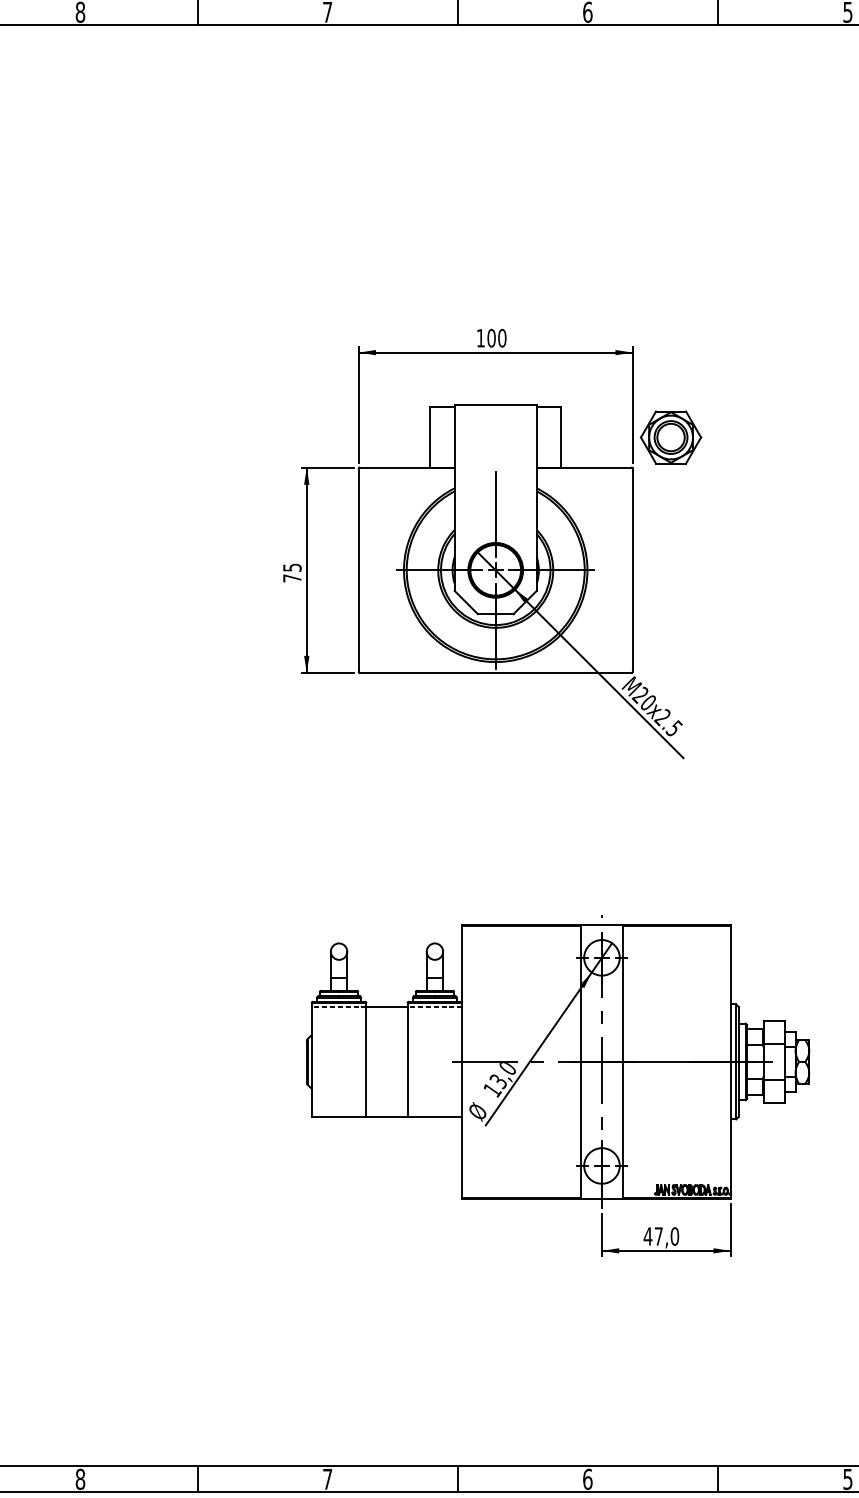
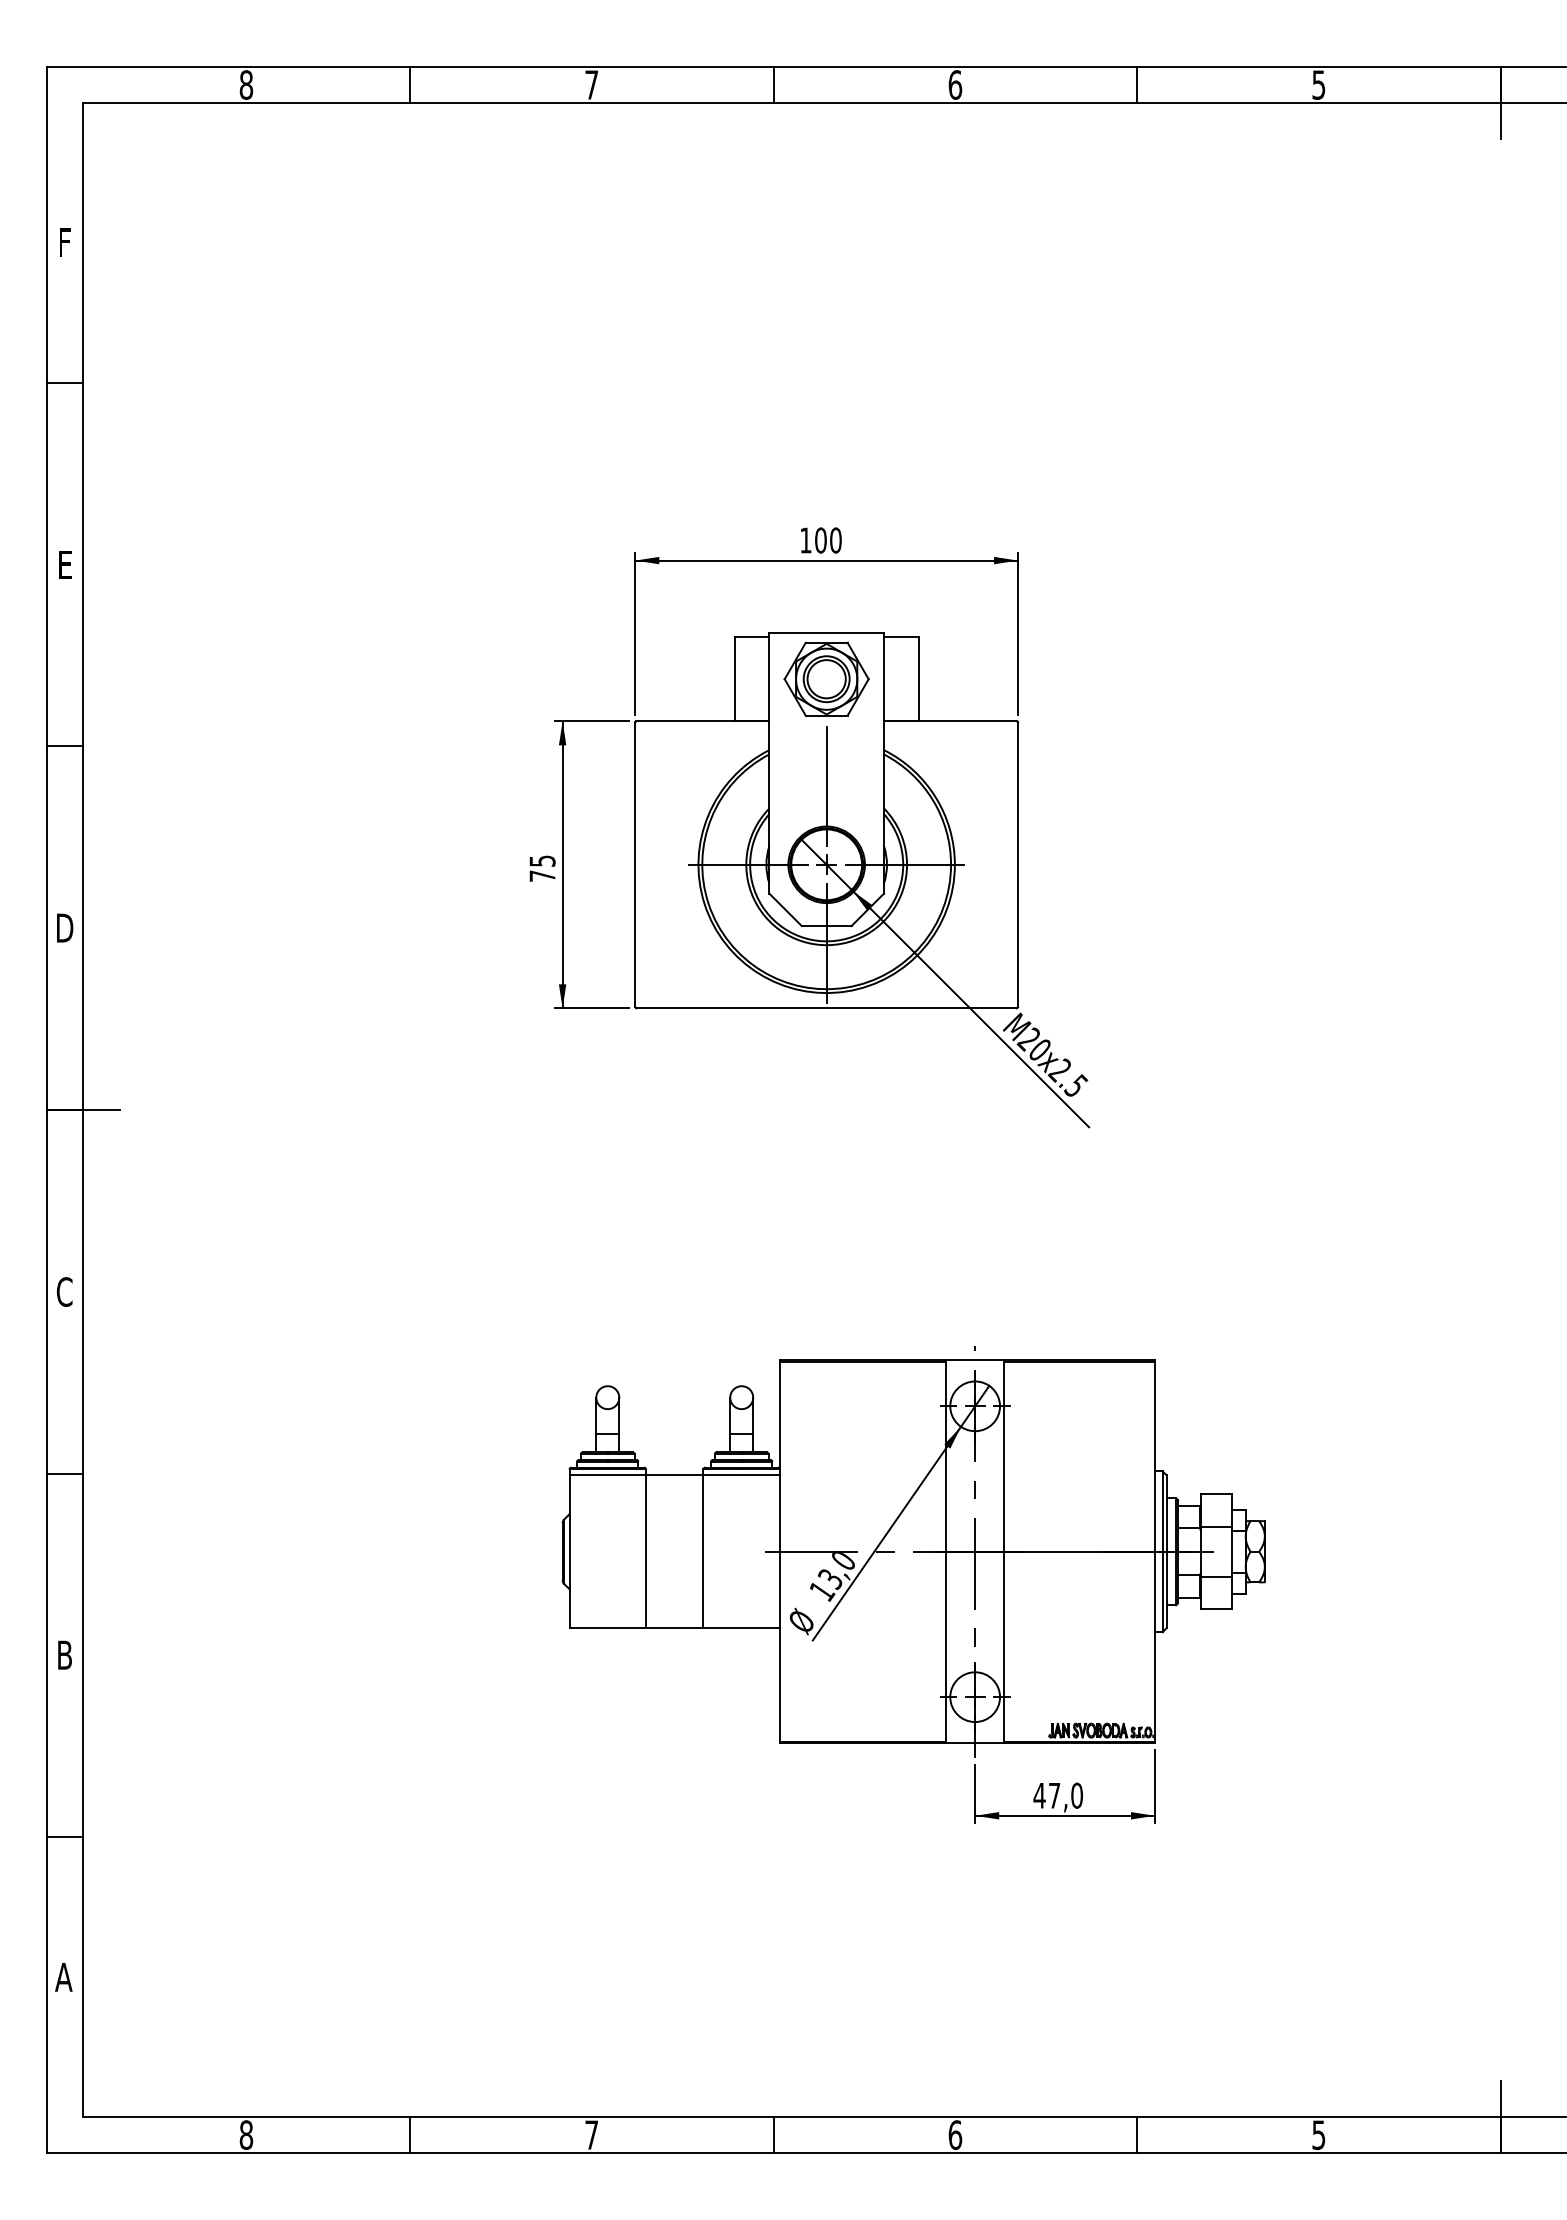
part: (670, 437) -> (826, 678), moved
line: (338, 1007) -> (607, 1475), dashed -> solid
line: (434, 1007) -> (741, 1475), dashed -> solid

